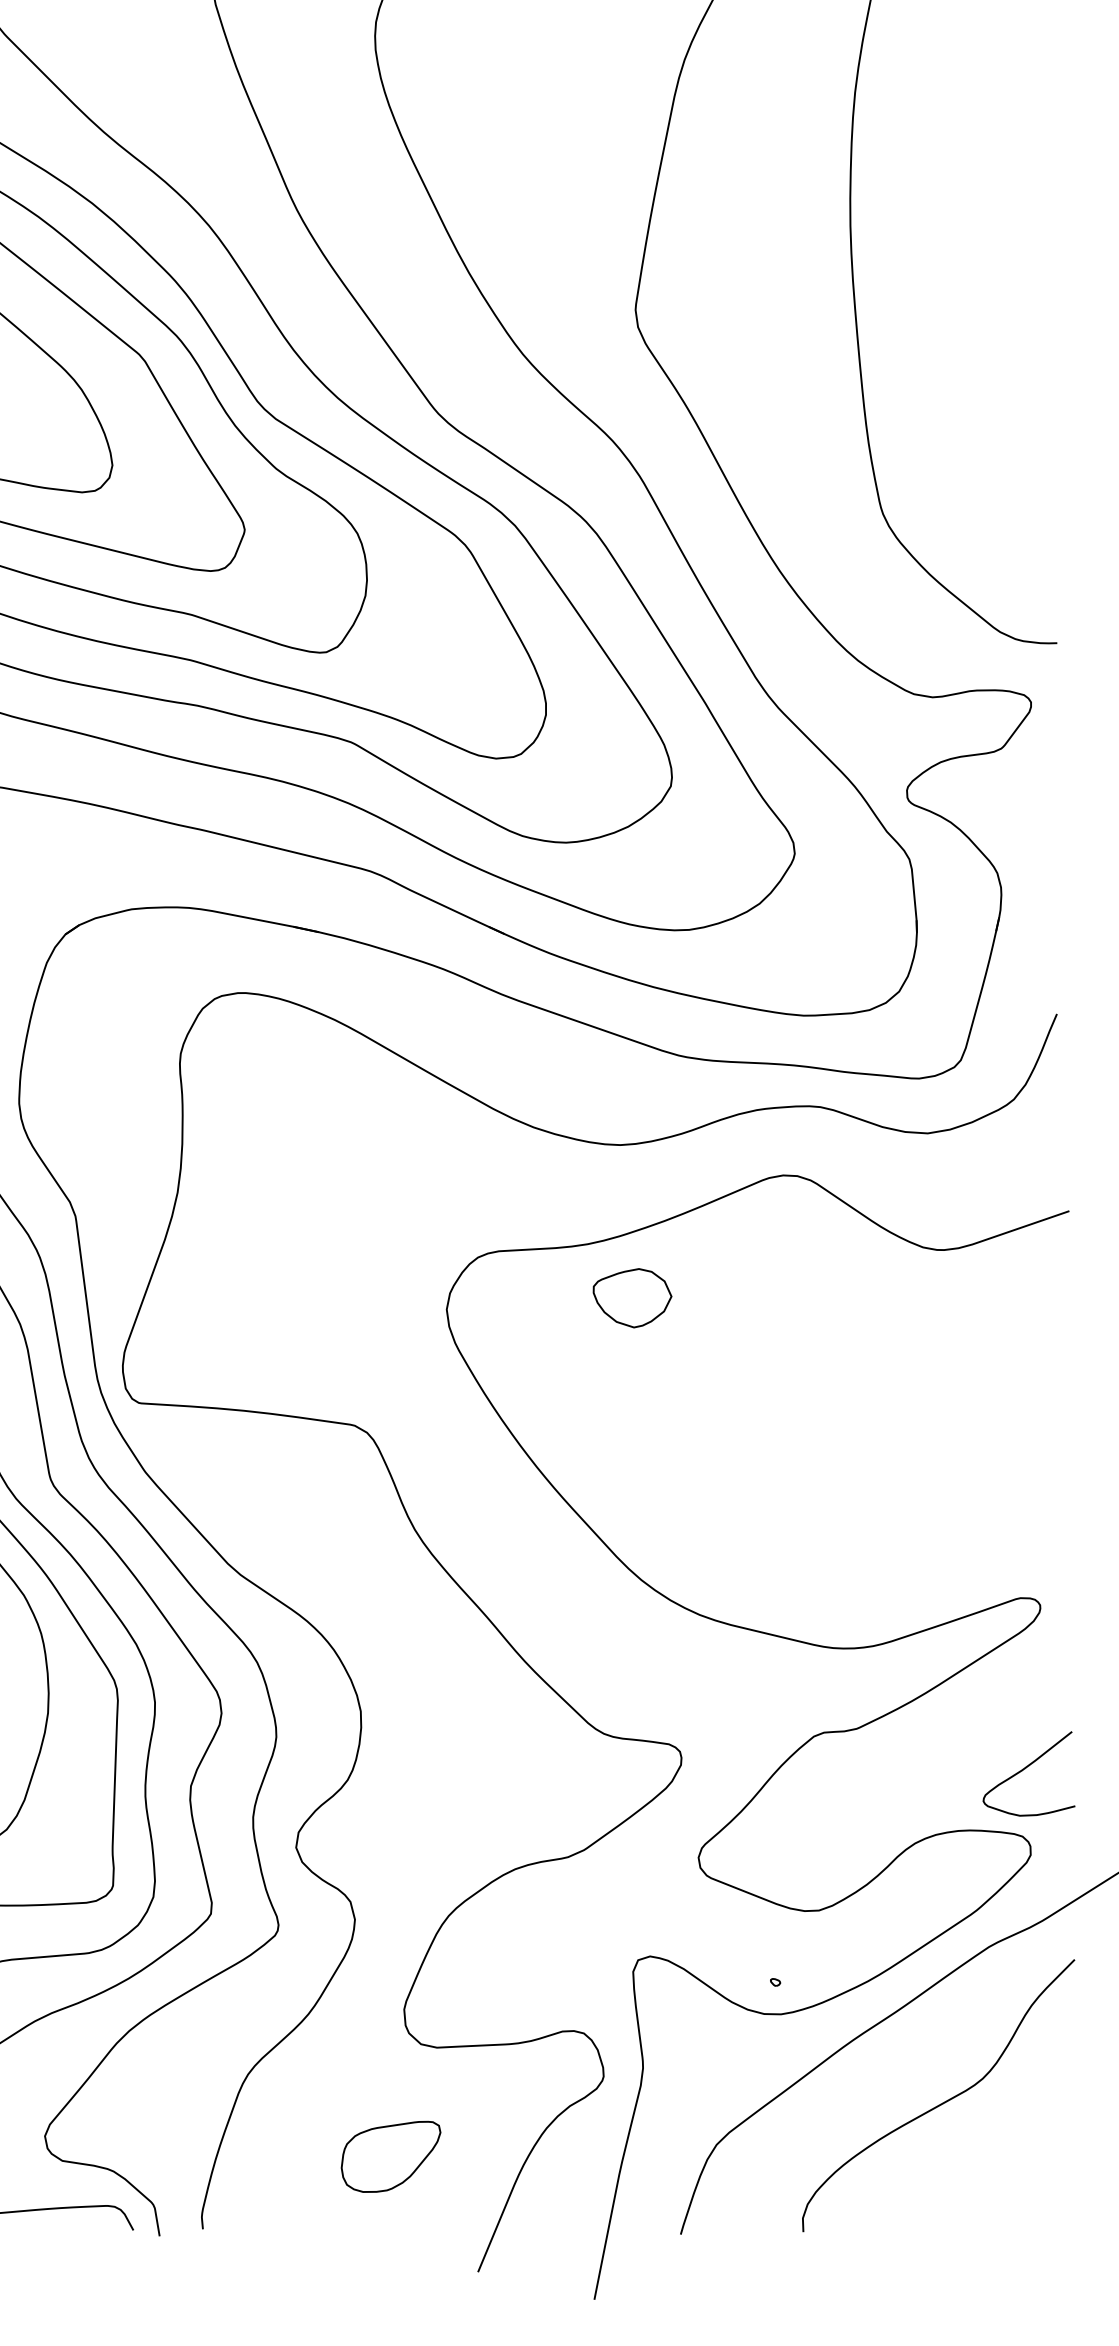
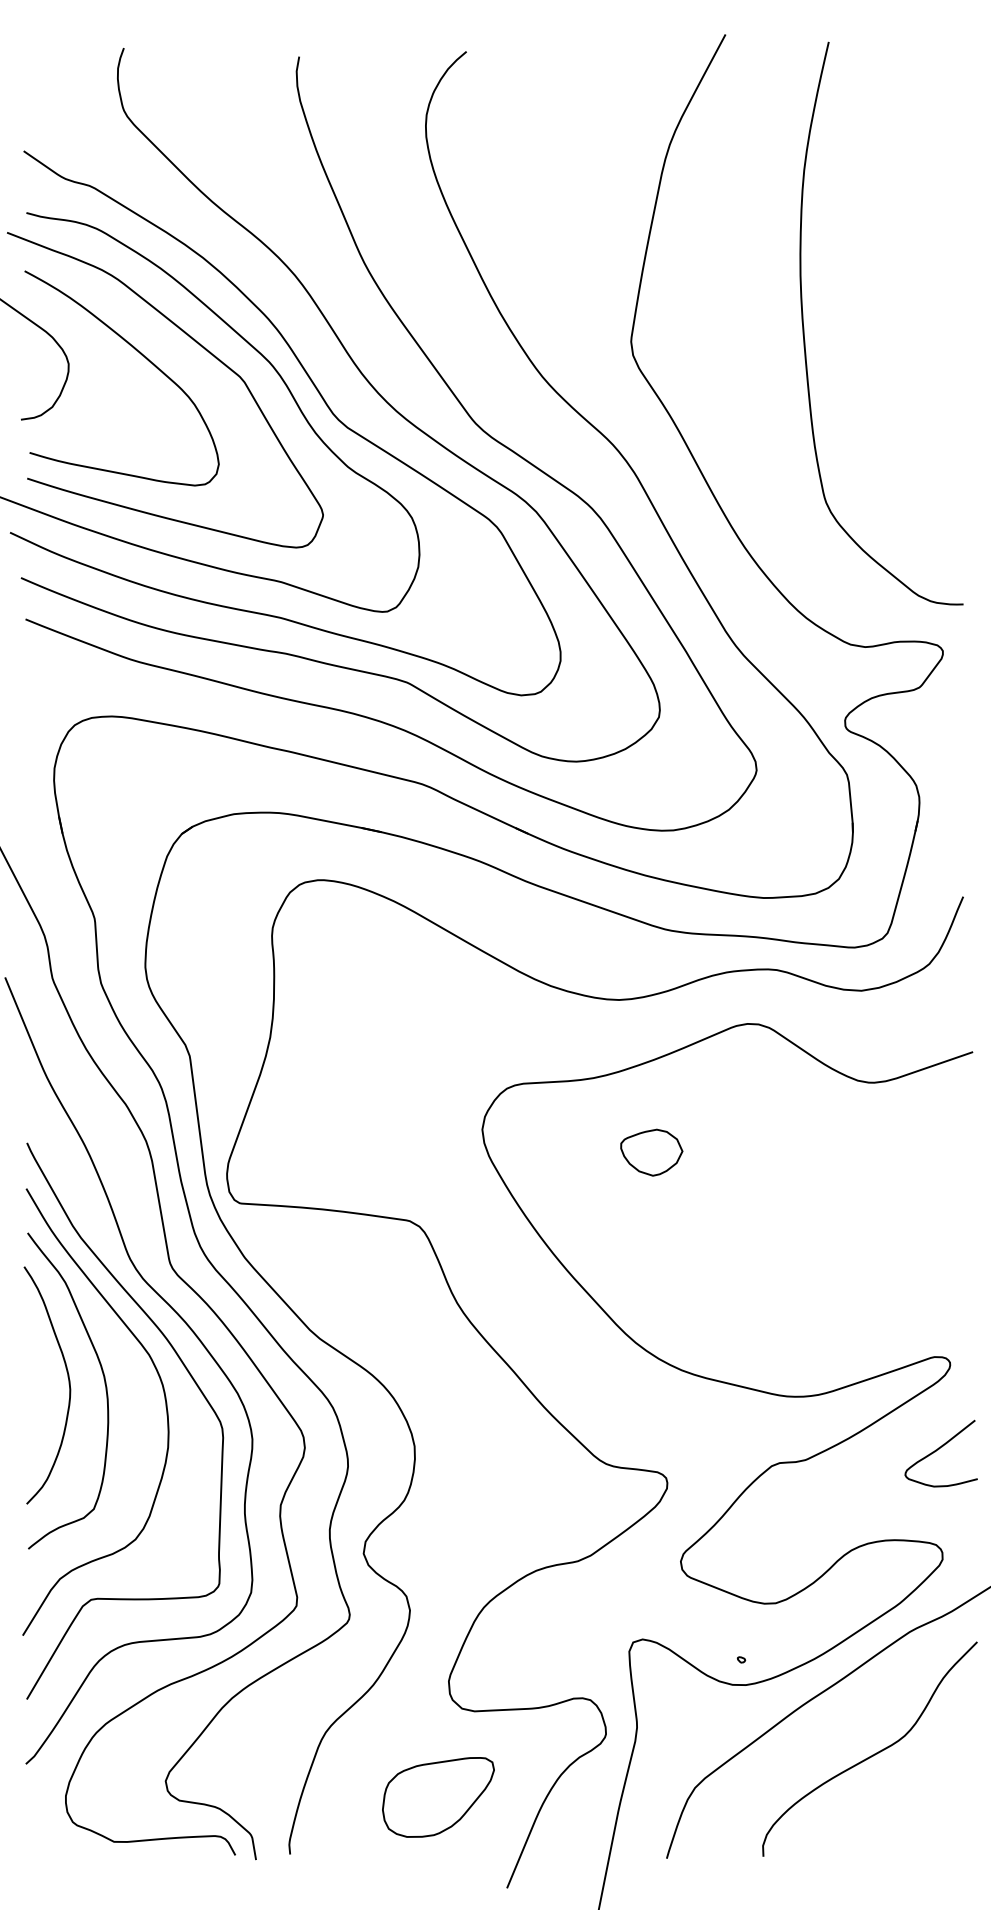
part: (632, 1297) -> (651, 1152), moved
curve: (1025, 1769) -> (938, 1450), moved
part: (391, 2156) -> (438, 1797), size x1.43

